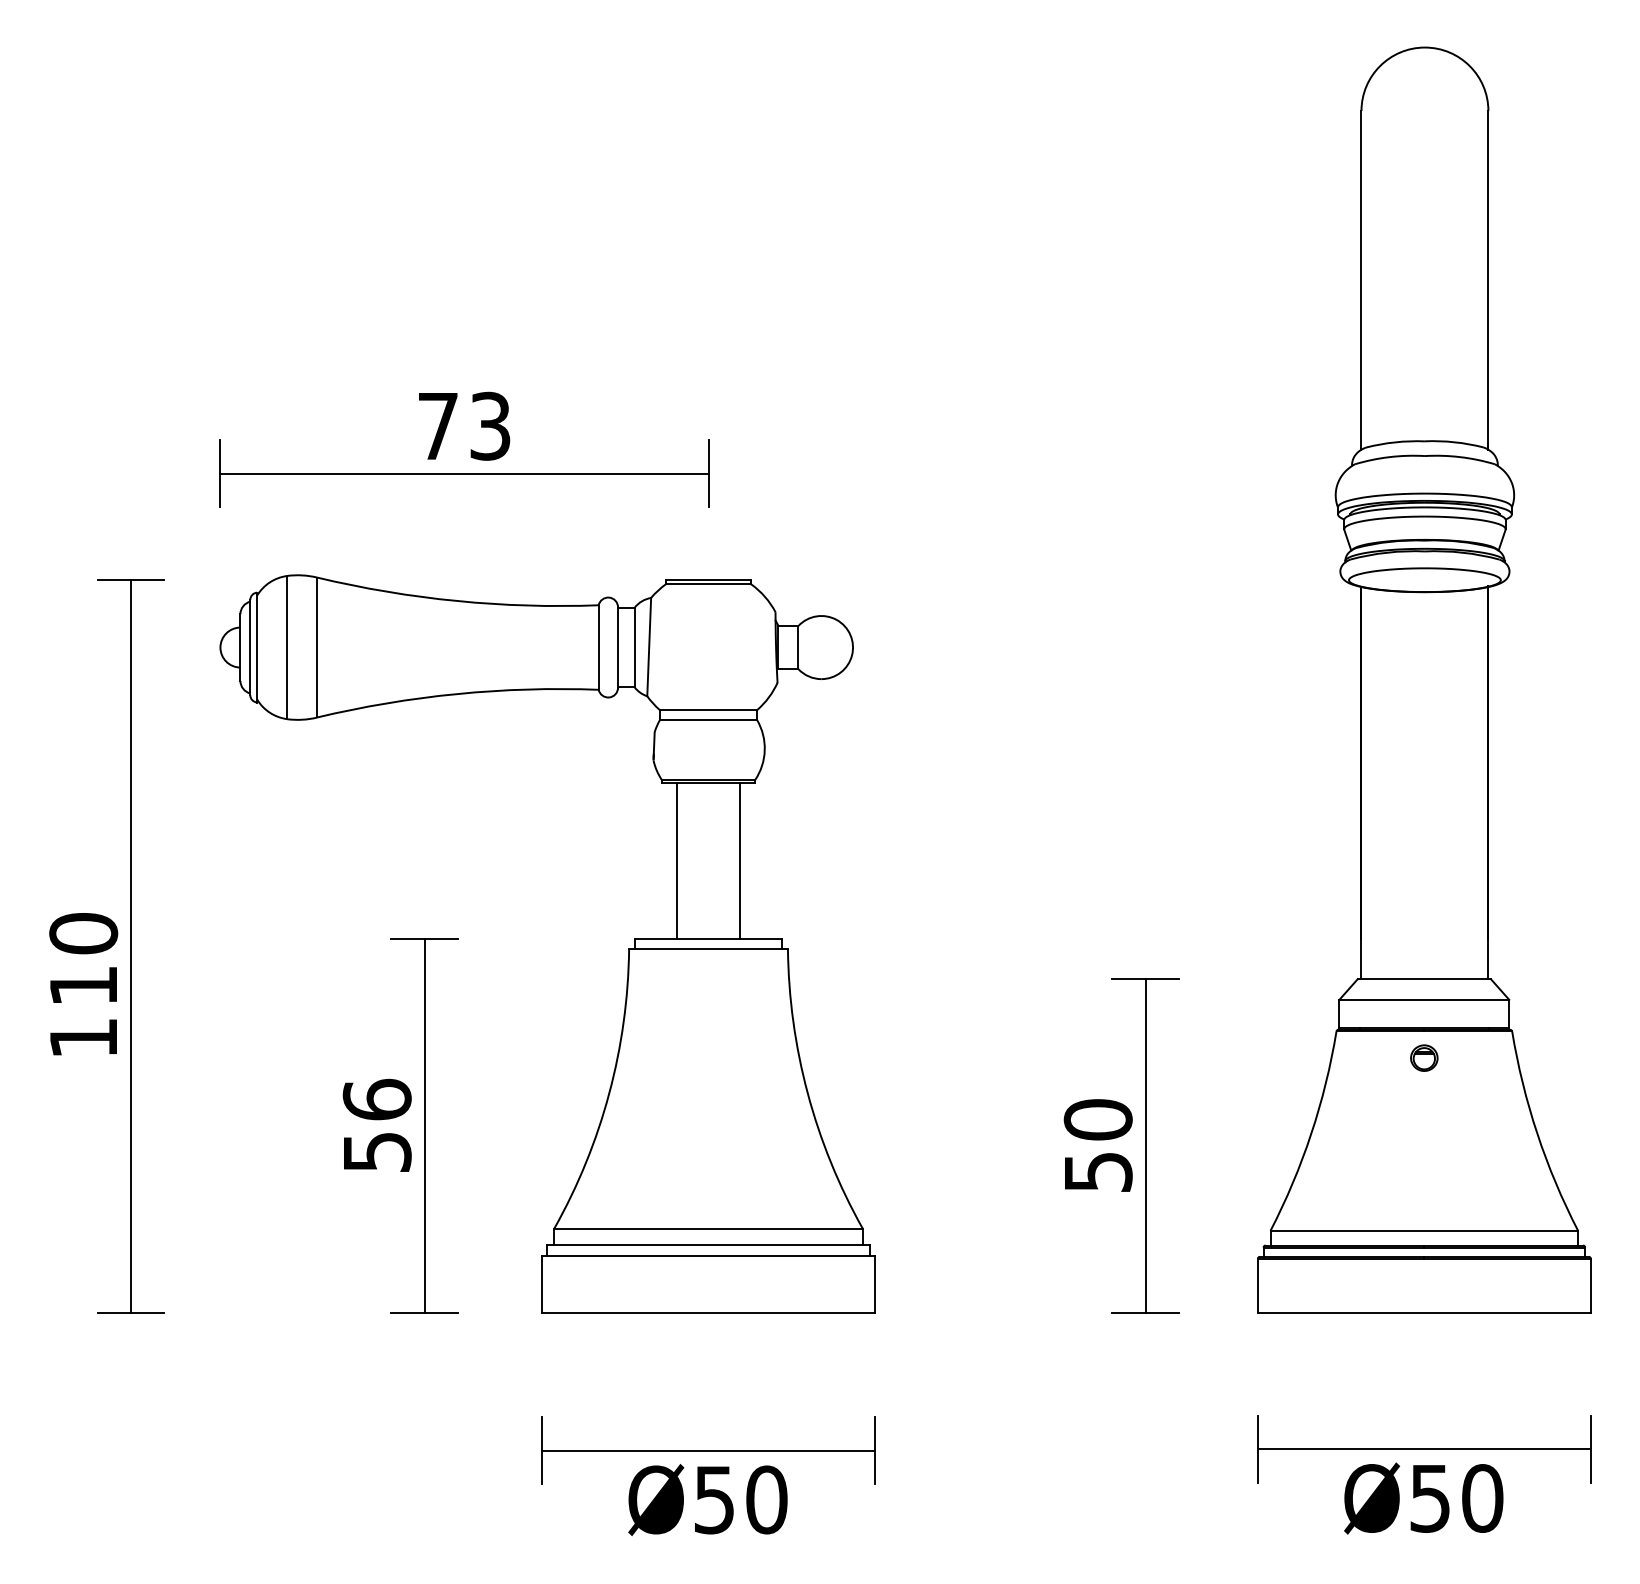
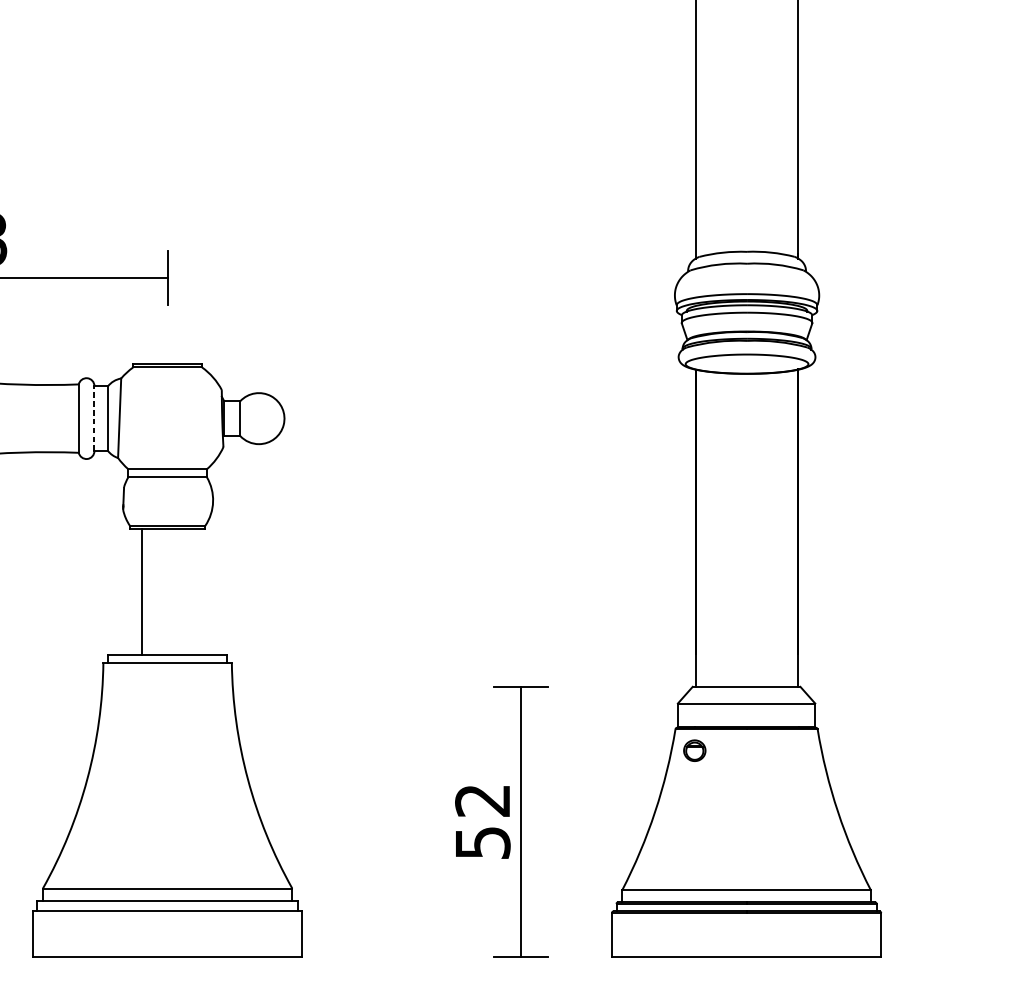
line: (618, 647) -> (94, 418), solid -> dashed
line: (740, 861) -> (193, 591), removed
part: (1424, 1057) -> (694, 750), moved
text: (1097, 1119) -> (482, 800), 50 -> 52

